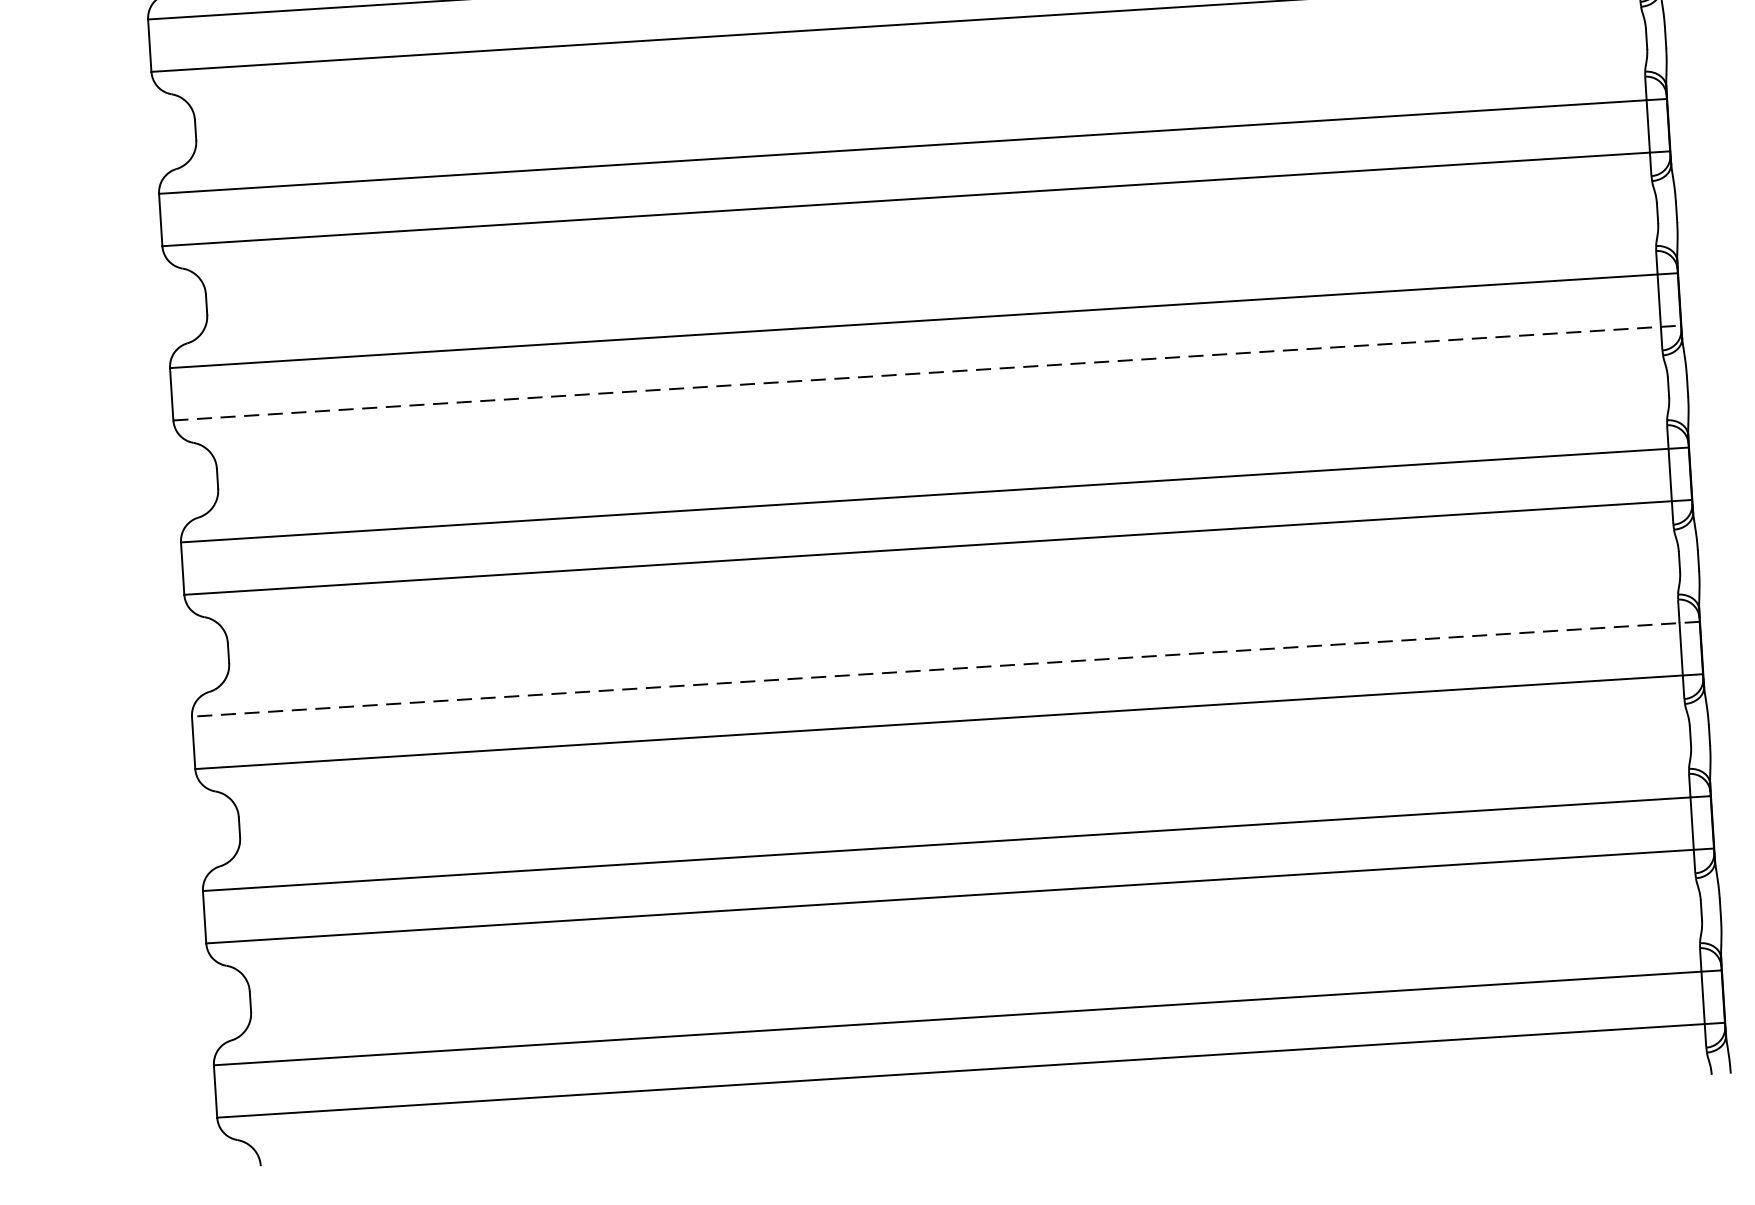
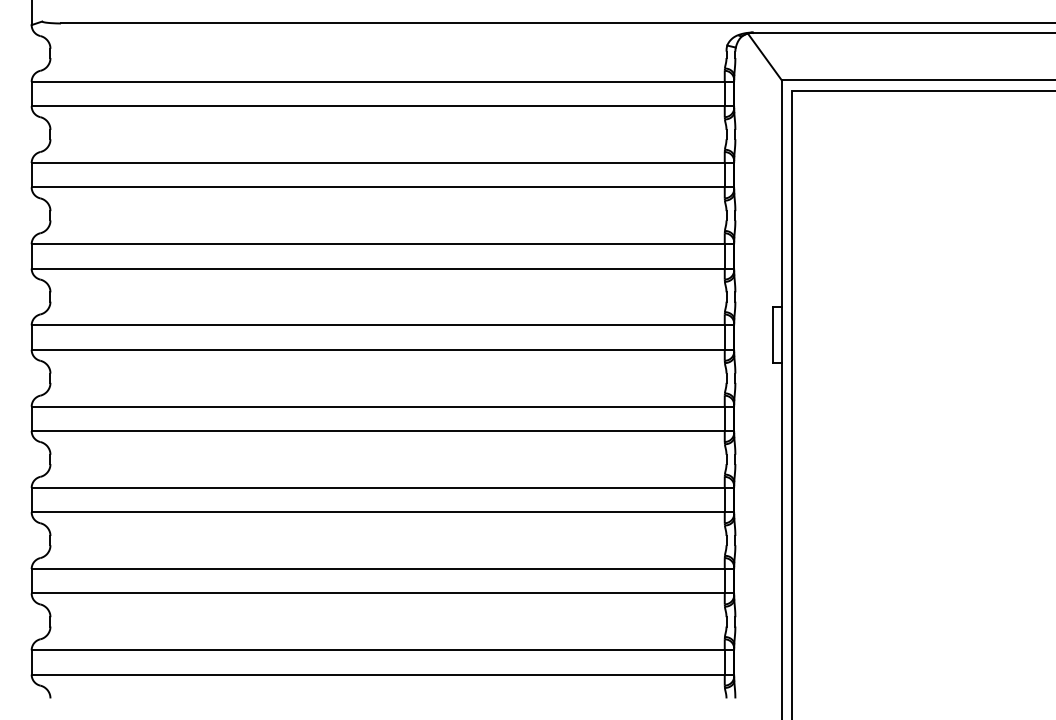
line: (928, 372) -> (383, 349), dashed -> solid
line: (944, 668) -> (382, 487), dashed -> solid

